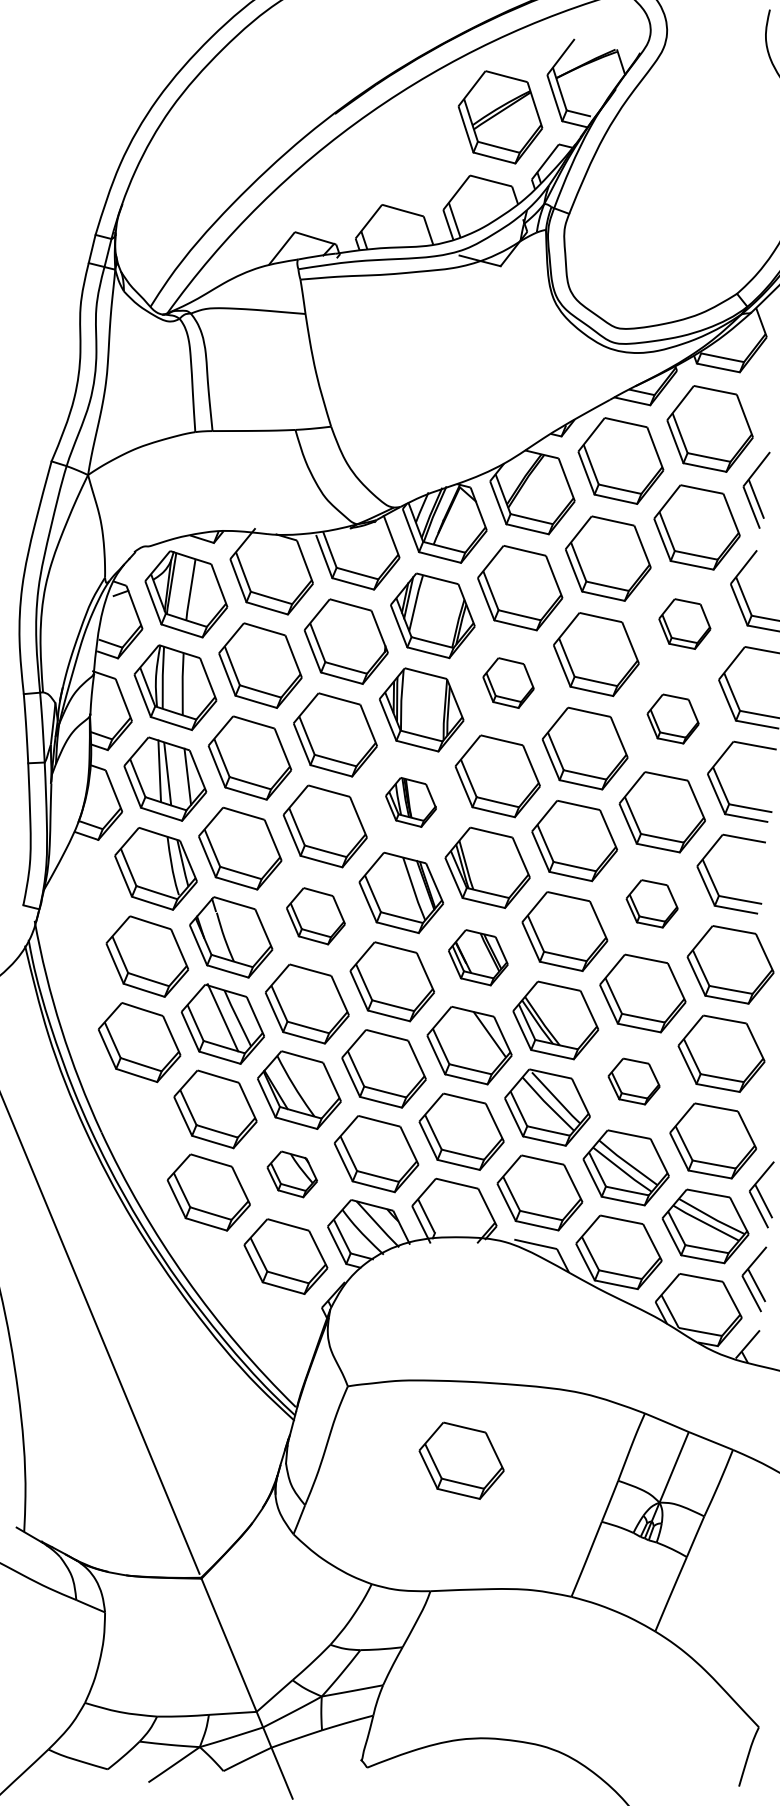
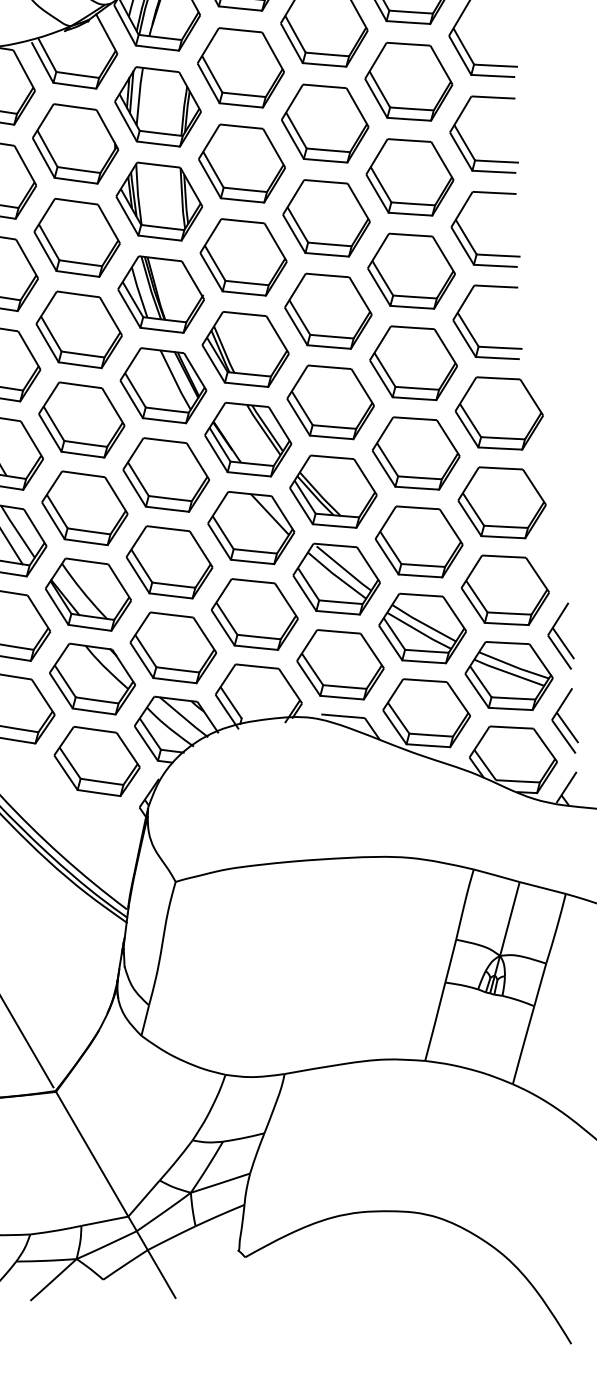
part: (684, 623) -> (408, 81), size x1.67
part: (508, 682) -> (241, 162), size x1.67
part: (672, 718) -> (409, 176), size x1.67
part: (410, 802) -> (160, 294), size x1.67
part: (651, 903) -> (412, 363), size x1.67
part: (315, 916) -> (81, 420), size x1.43
part: (478, 957) -> (248, 439), size x1.43
part: (633, 1081) -> (418, 541), size x1.67
part: (292, 1174) -> (92, 679), size x1.67
part: (461, 1460) -> (298, 940), removed

